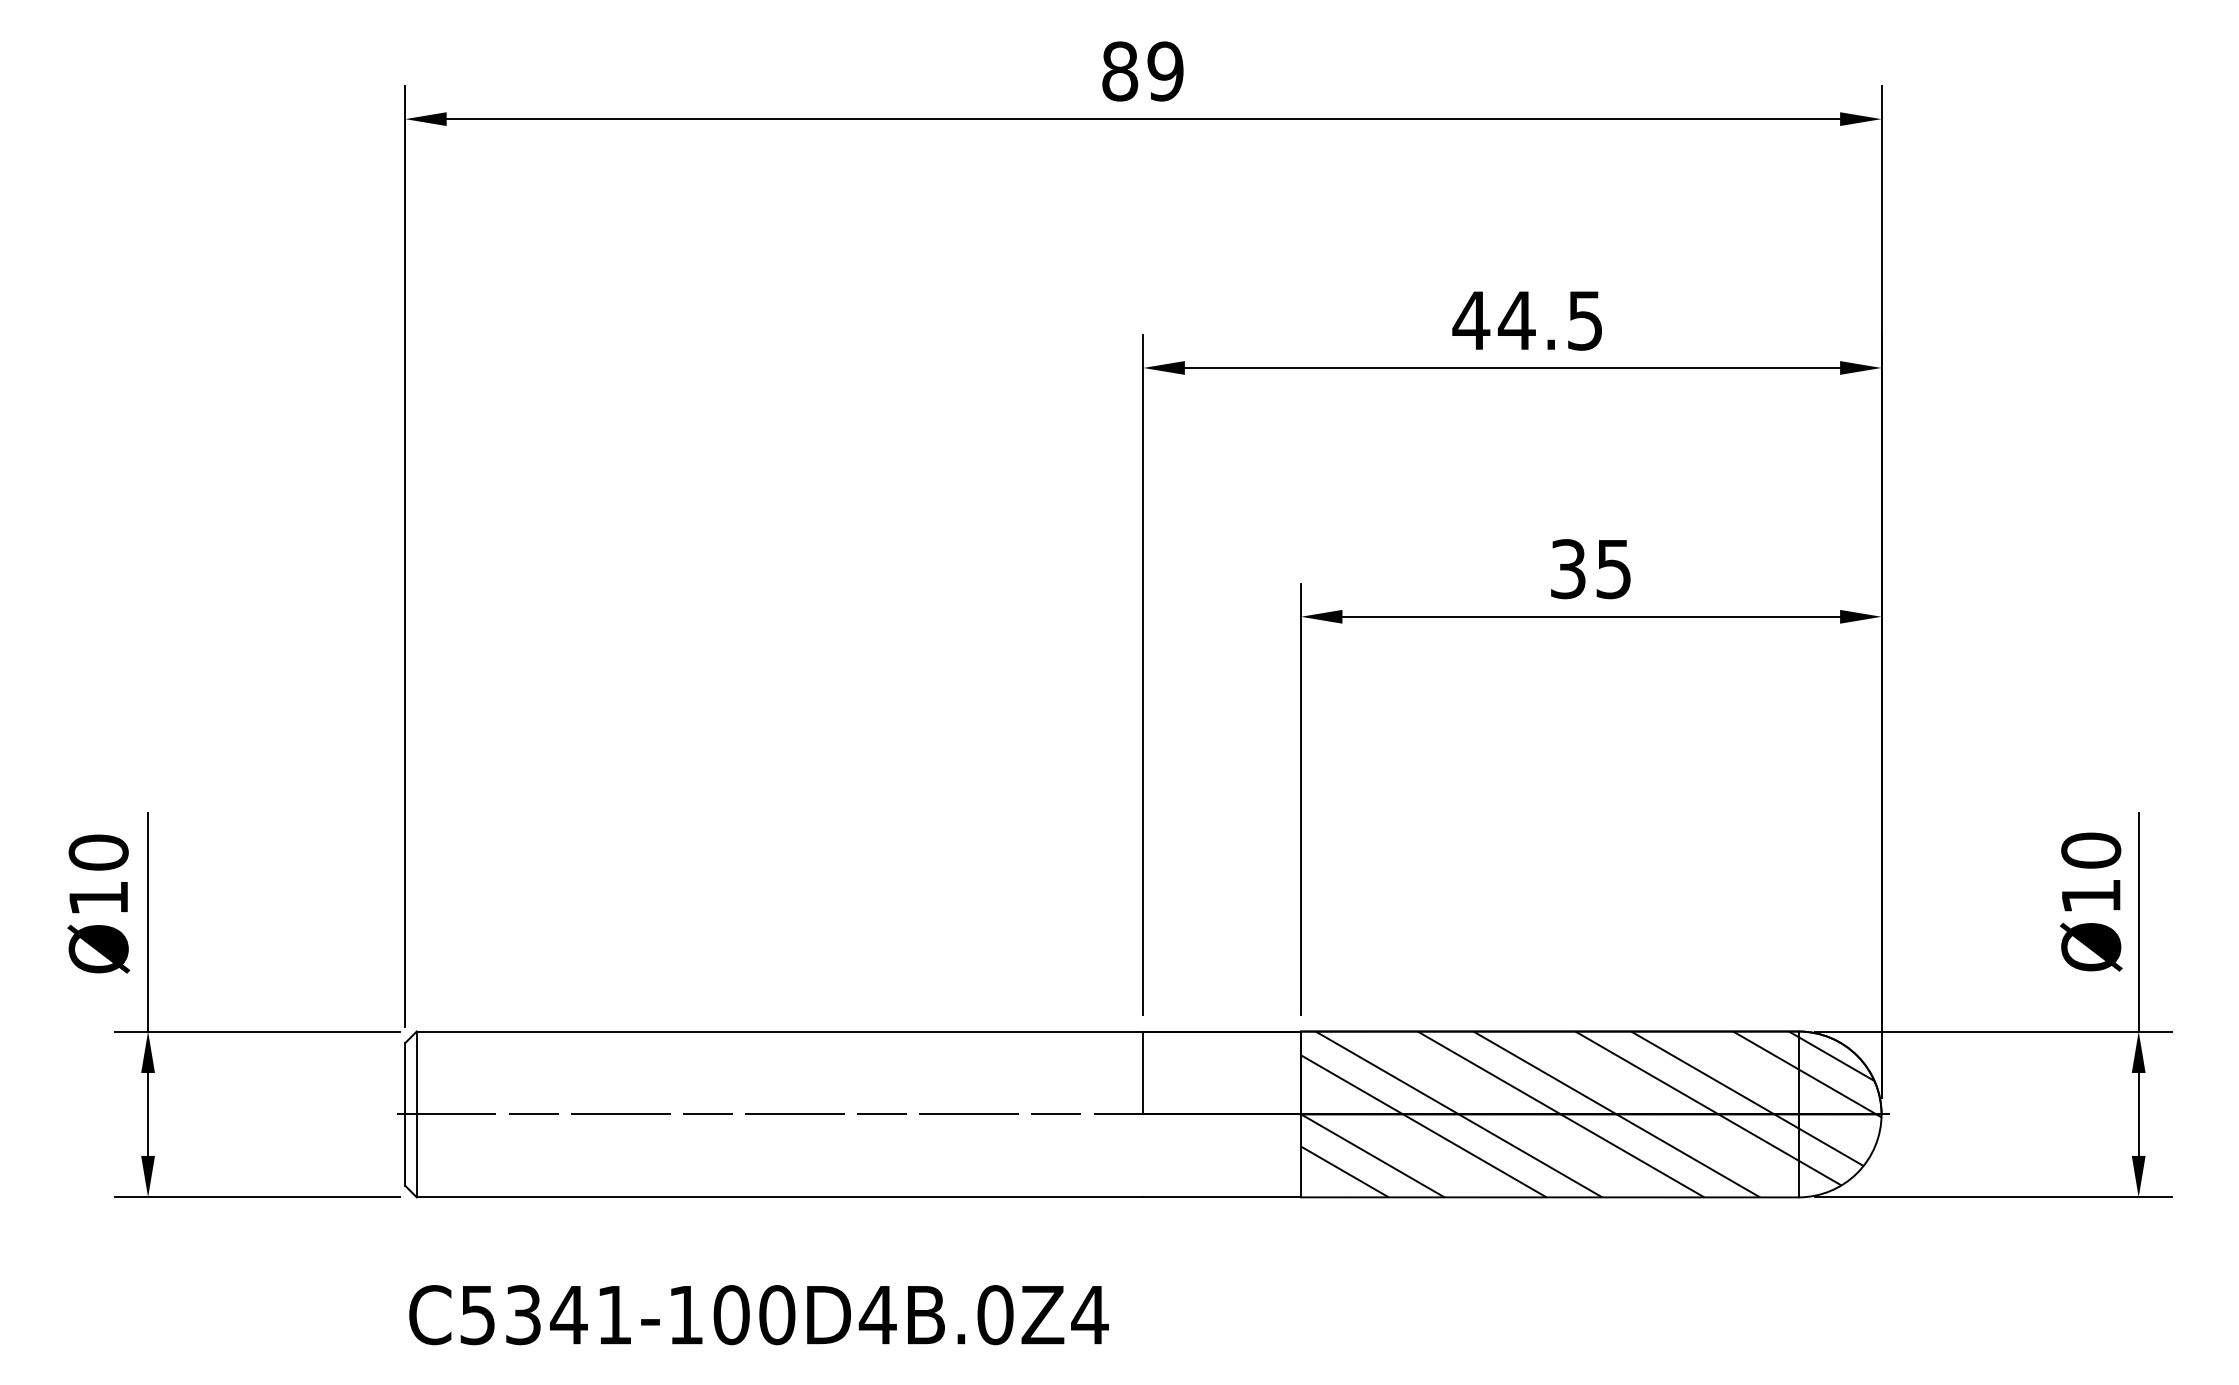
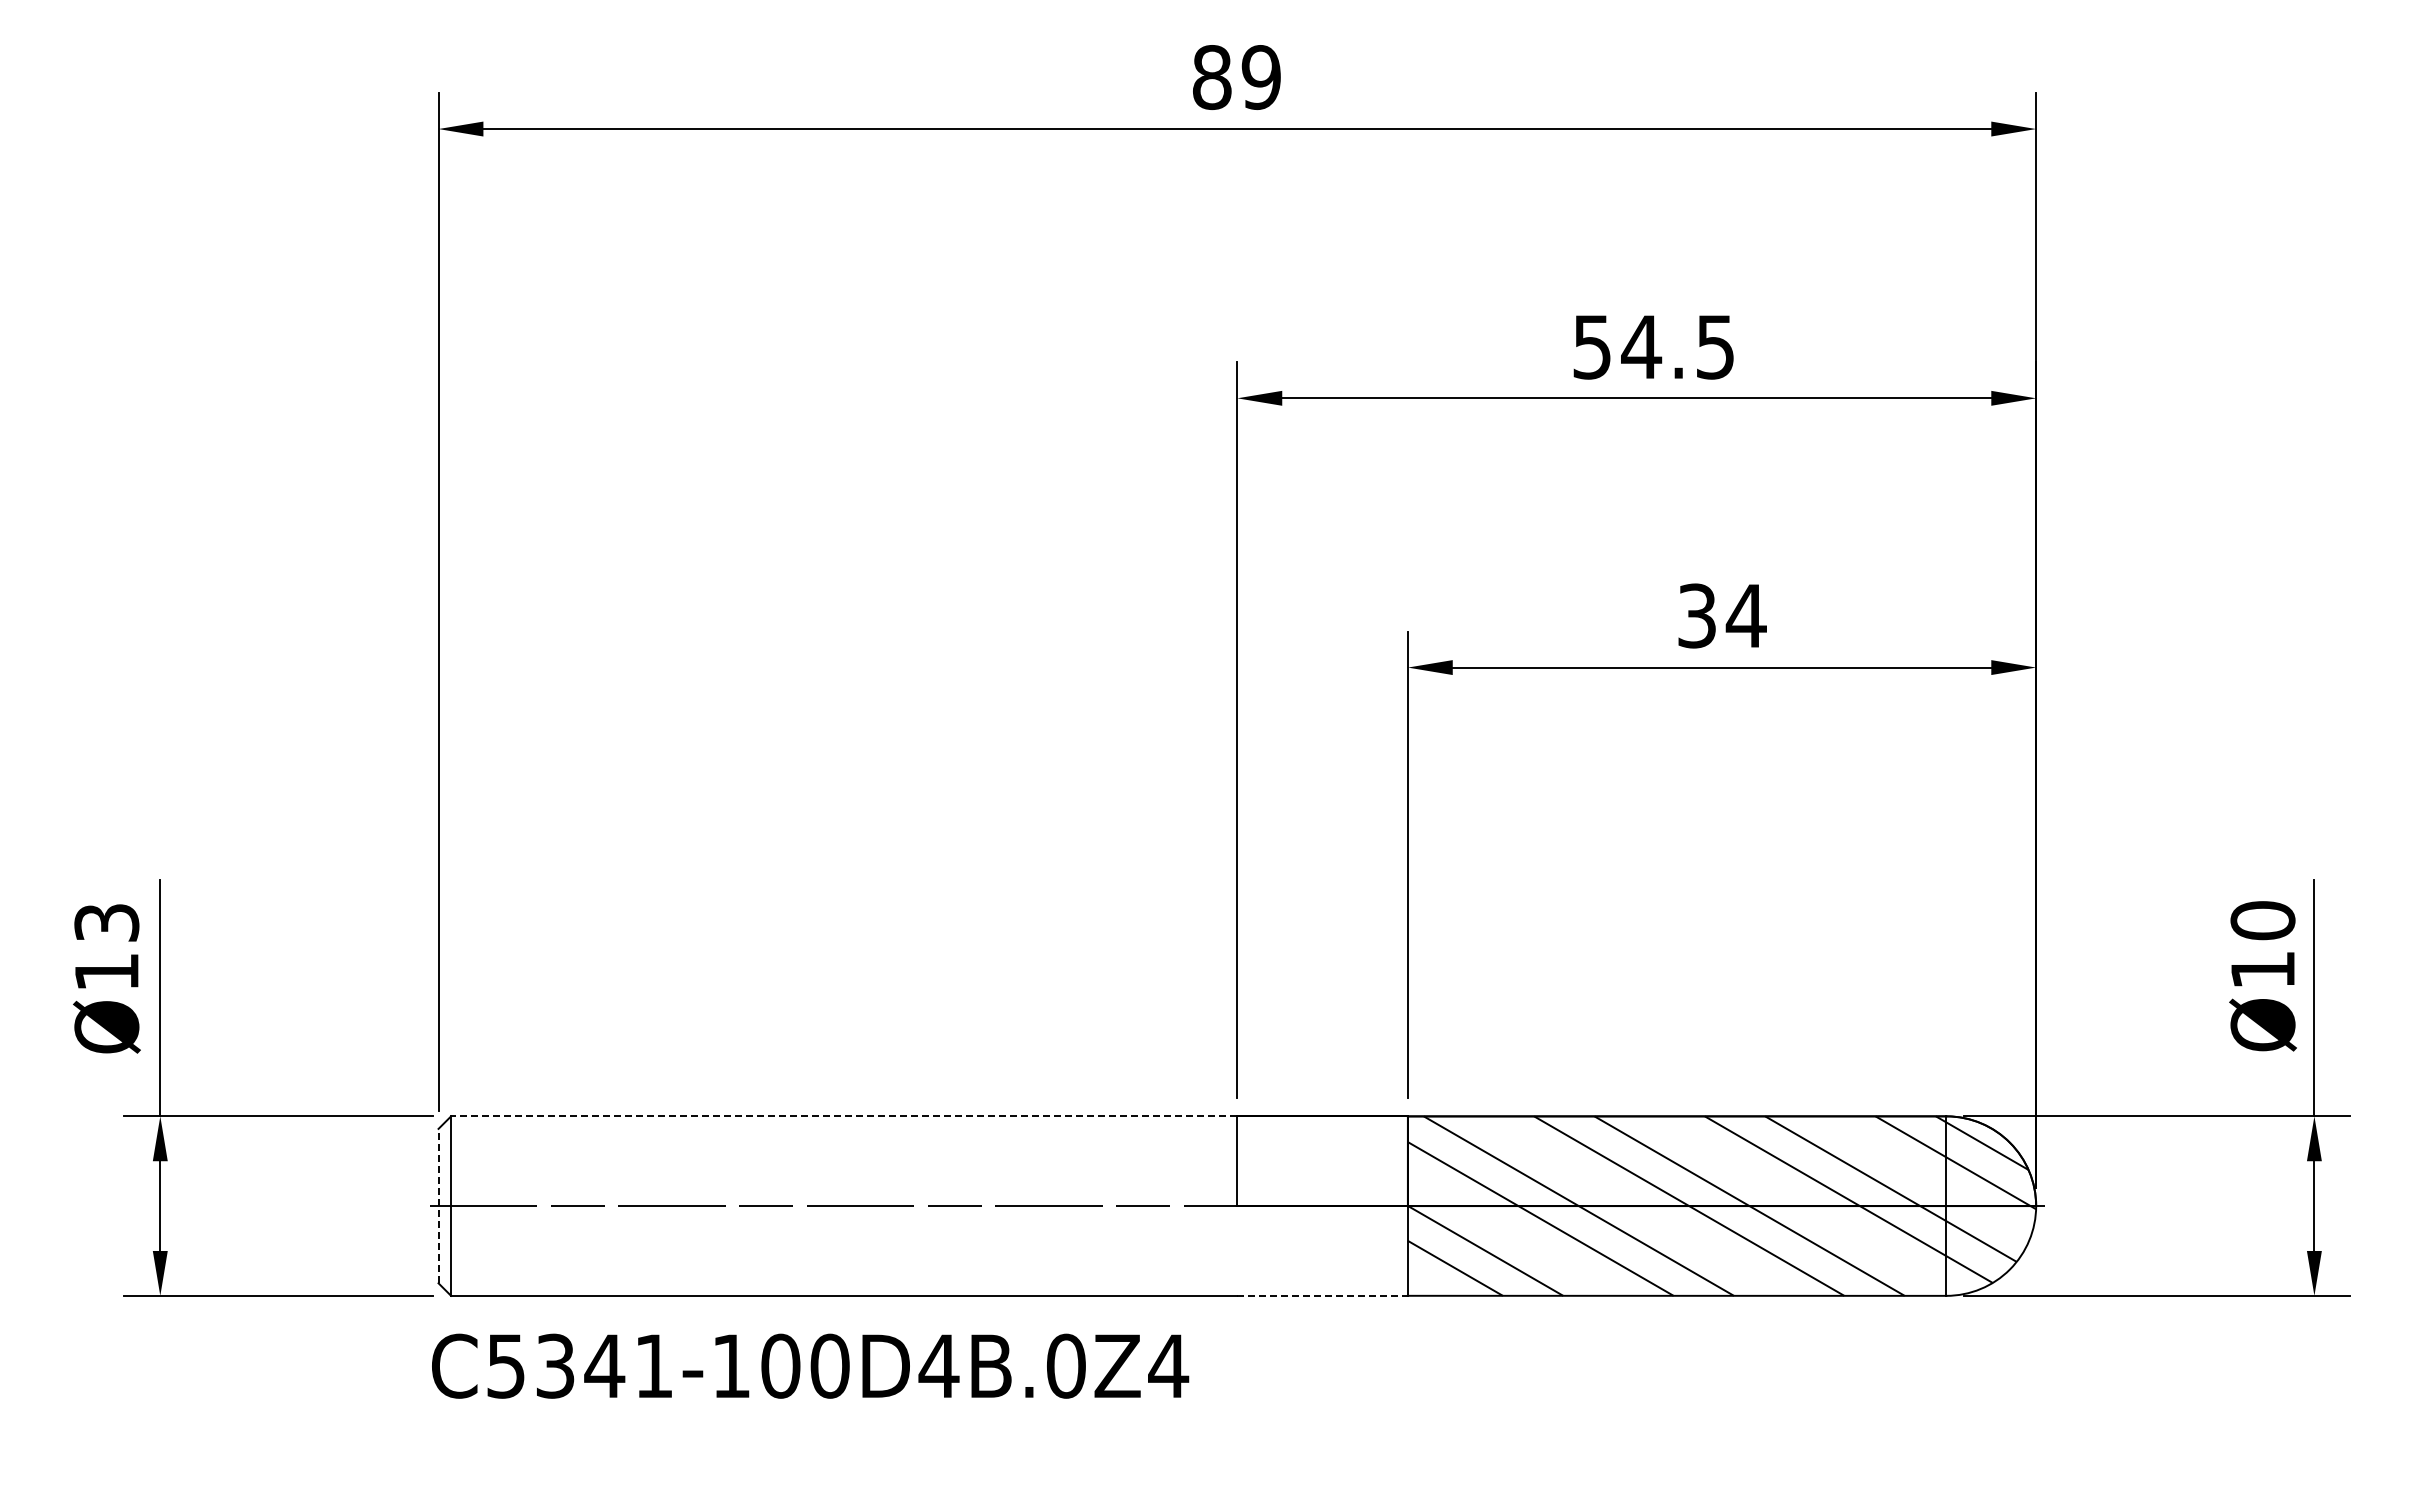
text: (1470, 321) -> (1591, 347), 44.5 -> 54.5
text: (1612, 569) -> (1745, 616), 35 -> 34
text: (98, 852) -> (106, 922), Ø10 -> Ø13
line: (779, 1031) -> (843, 1116), solid -> dashed
line: (405, 1113) -> (438, 1205), solid -> dashed
line: (1222, 1197) -> (1323, 1295), solid -> dashed
text: (759, 1314) -> (810, 1365), moved

